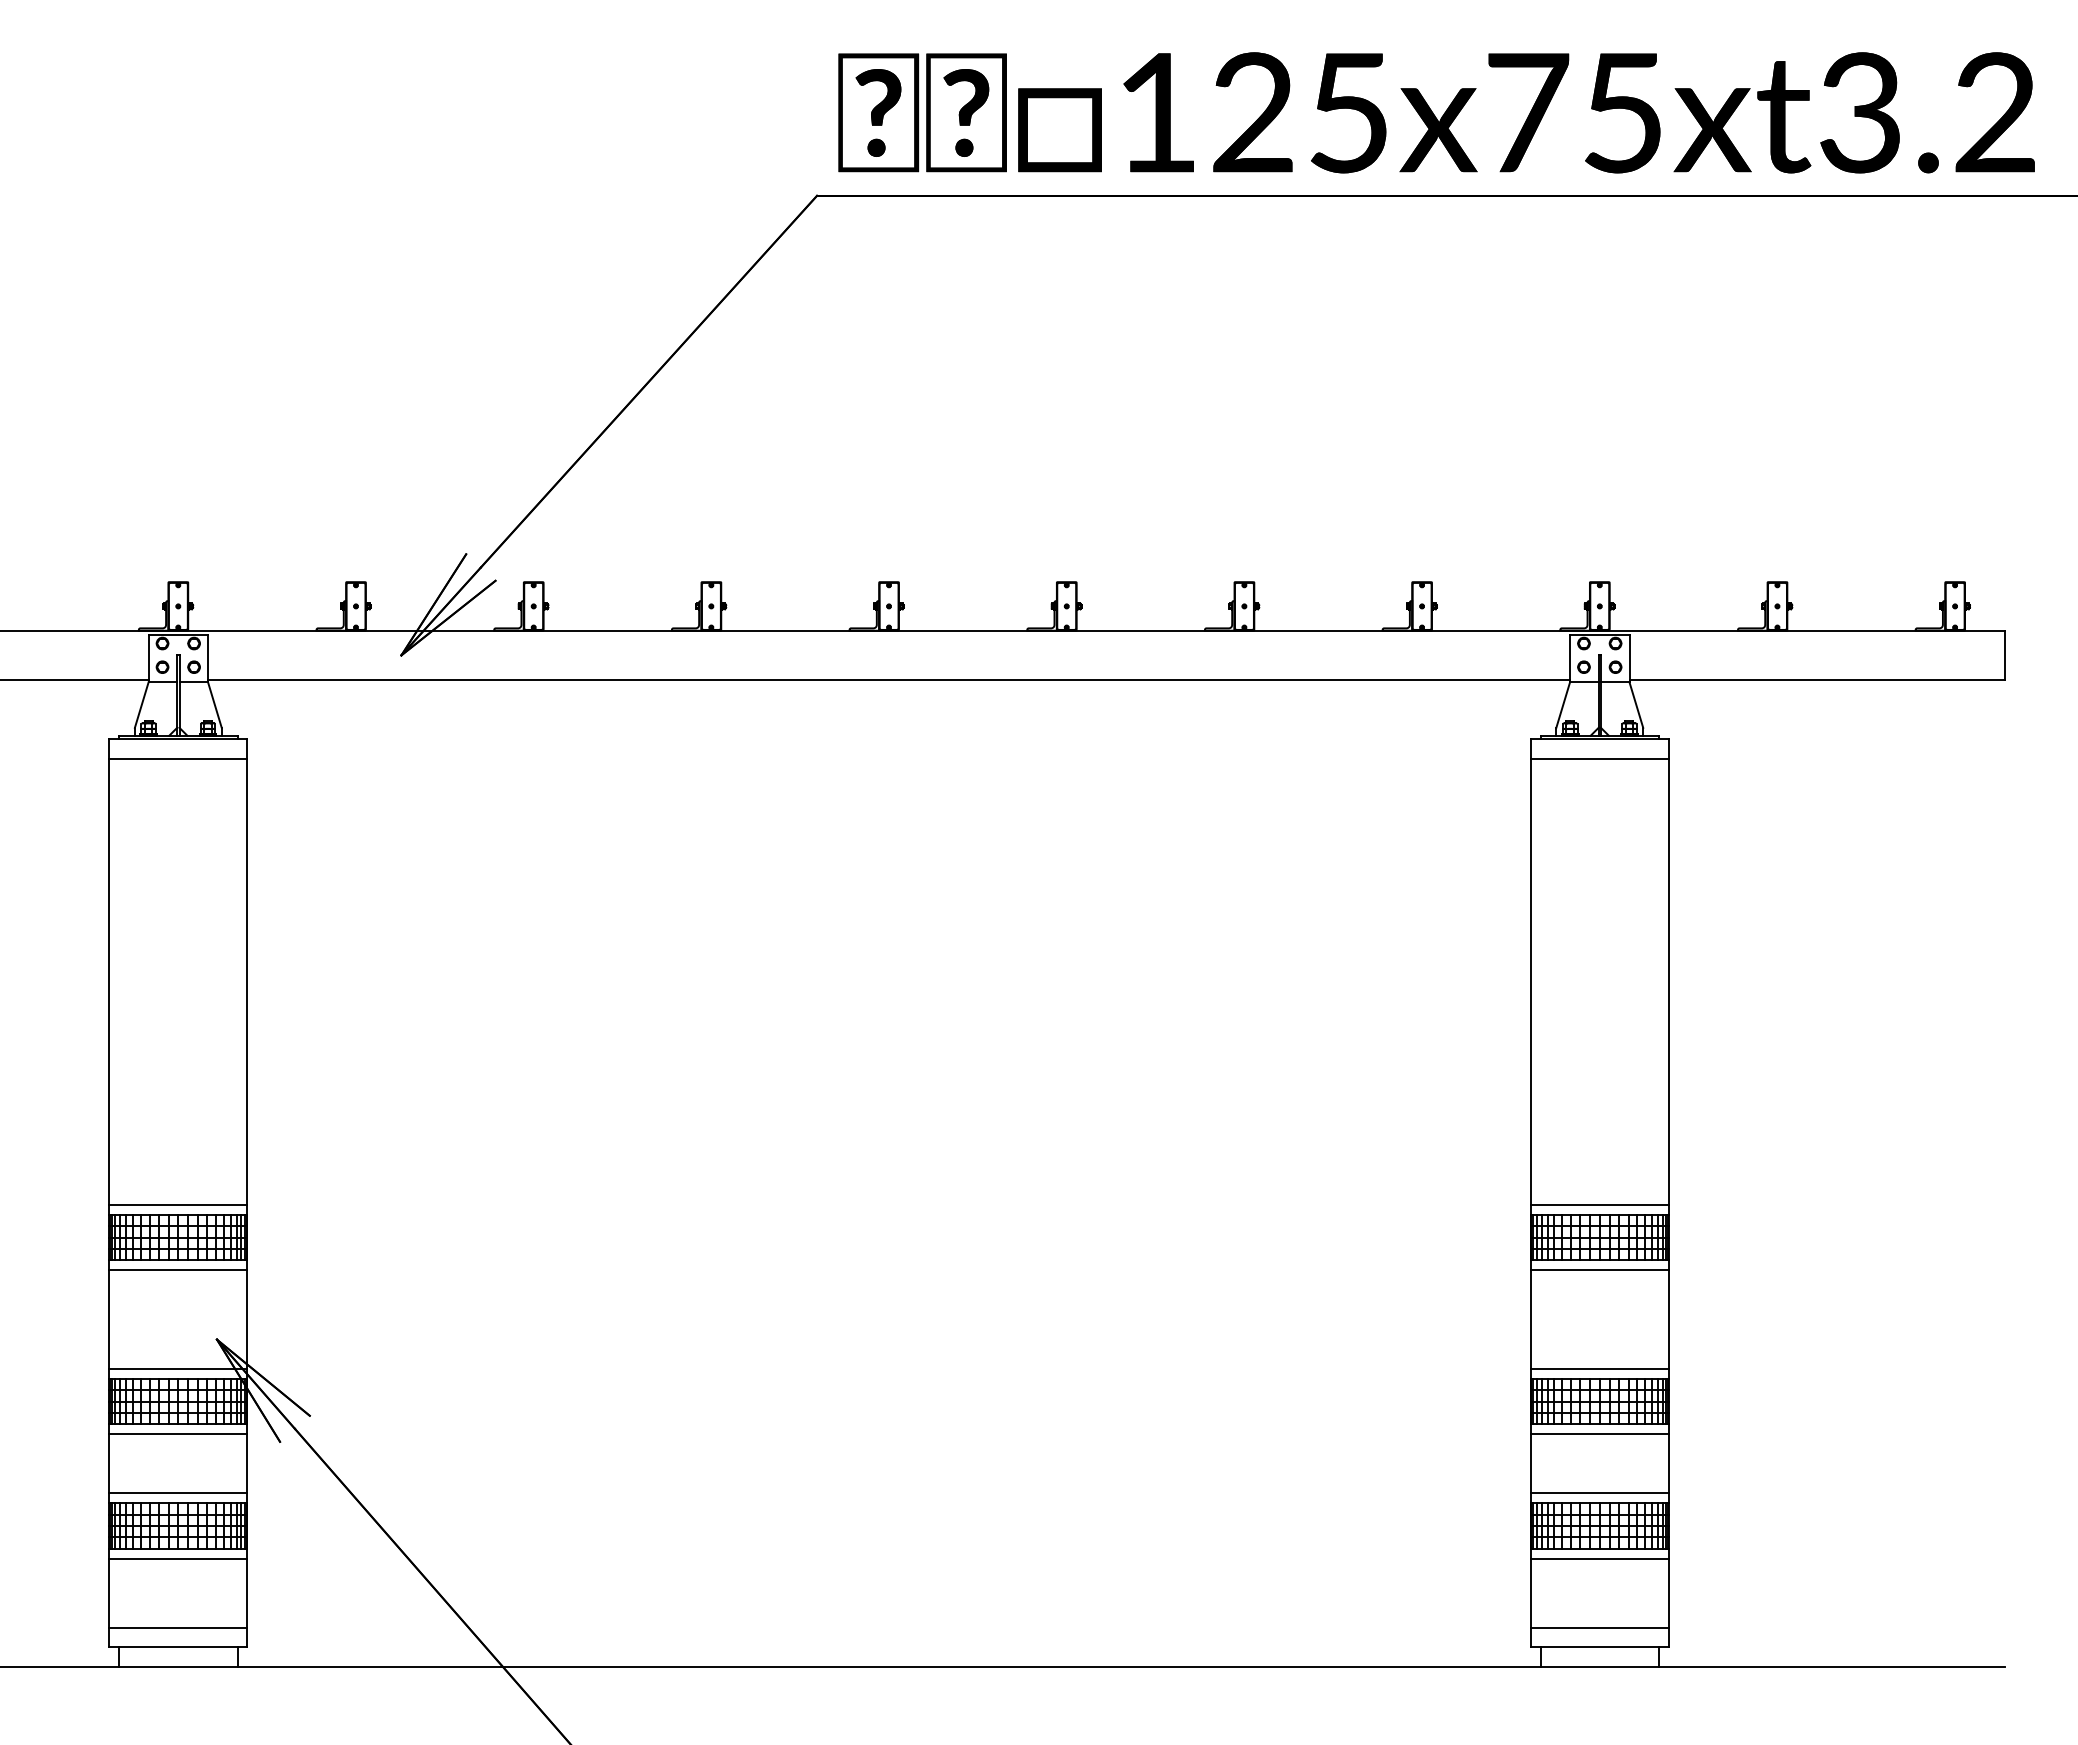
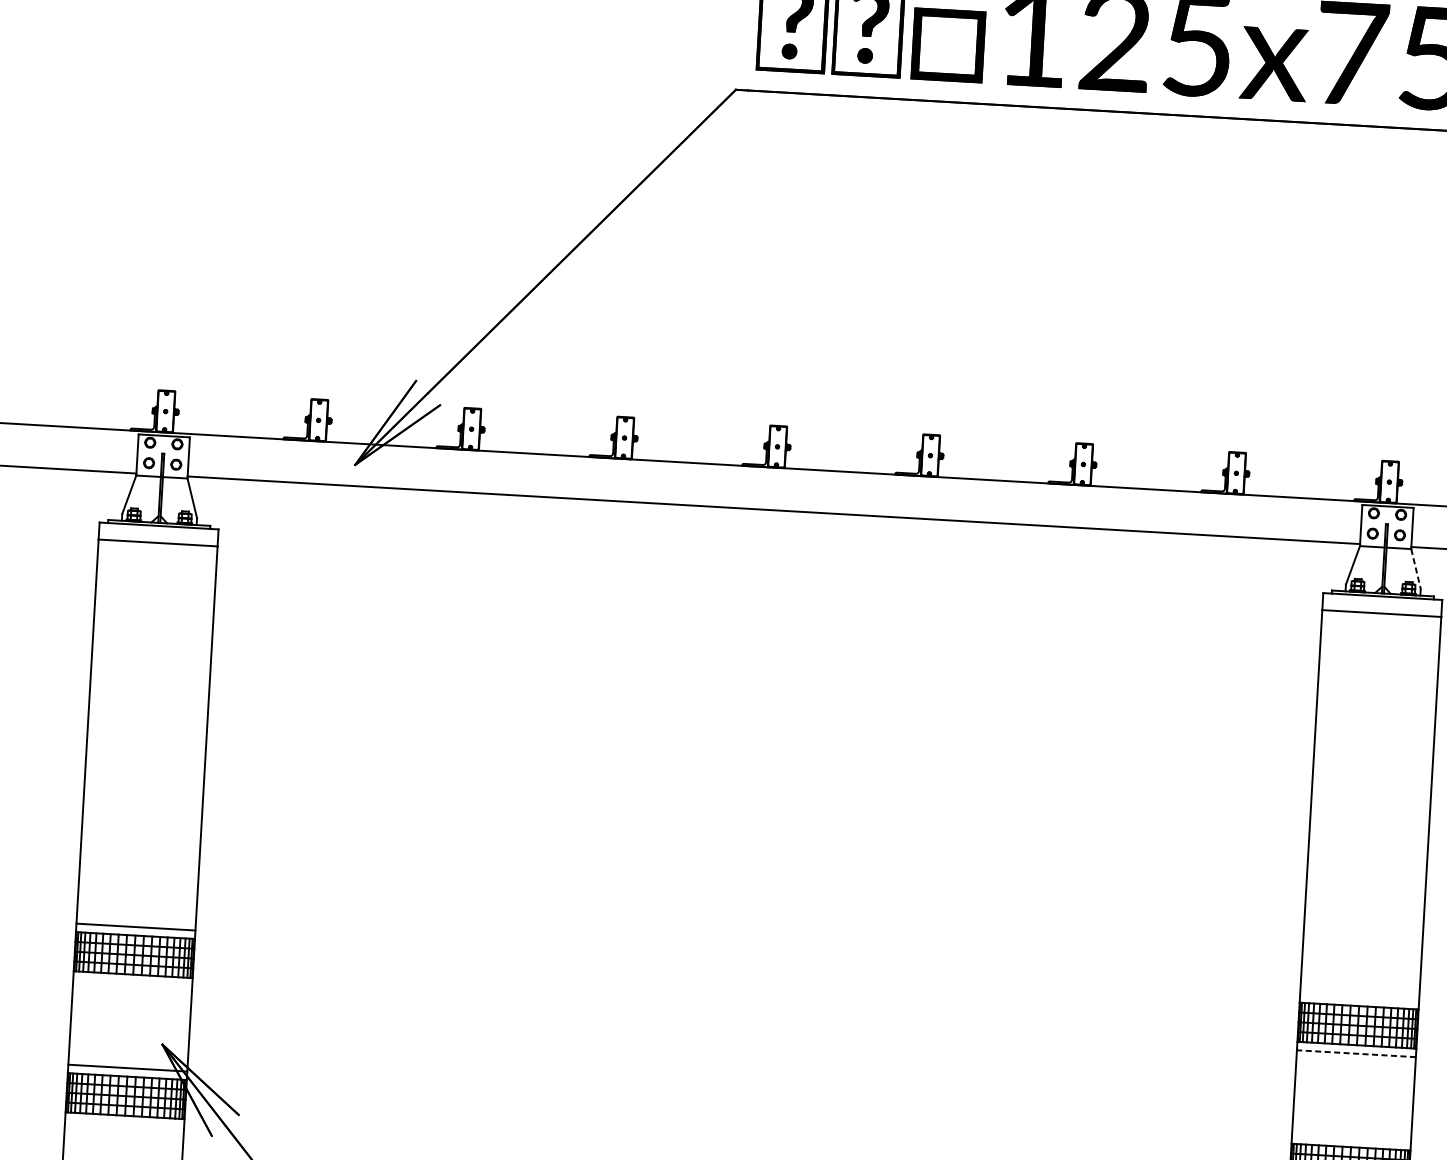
line: (1636, 705) -> (1416, 569), solid -> dashed
line: (1599, 1205) -> (1359, 997), removed
line: (178, 1270) -> (132, 983), removed
line: (1599, 1270) -> (1356, 1053), solid -> dashed
line: (1599, 1369) -> (1351, 1139), removed
line: (178, 1434) -> (124, 1124), removed

